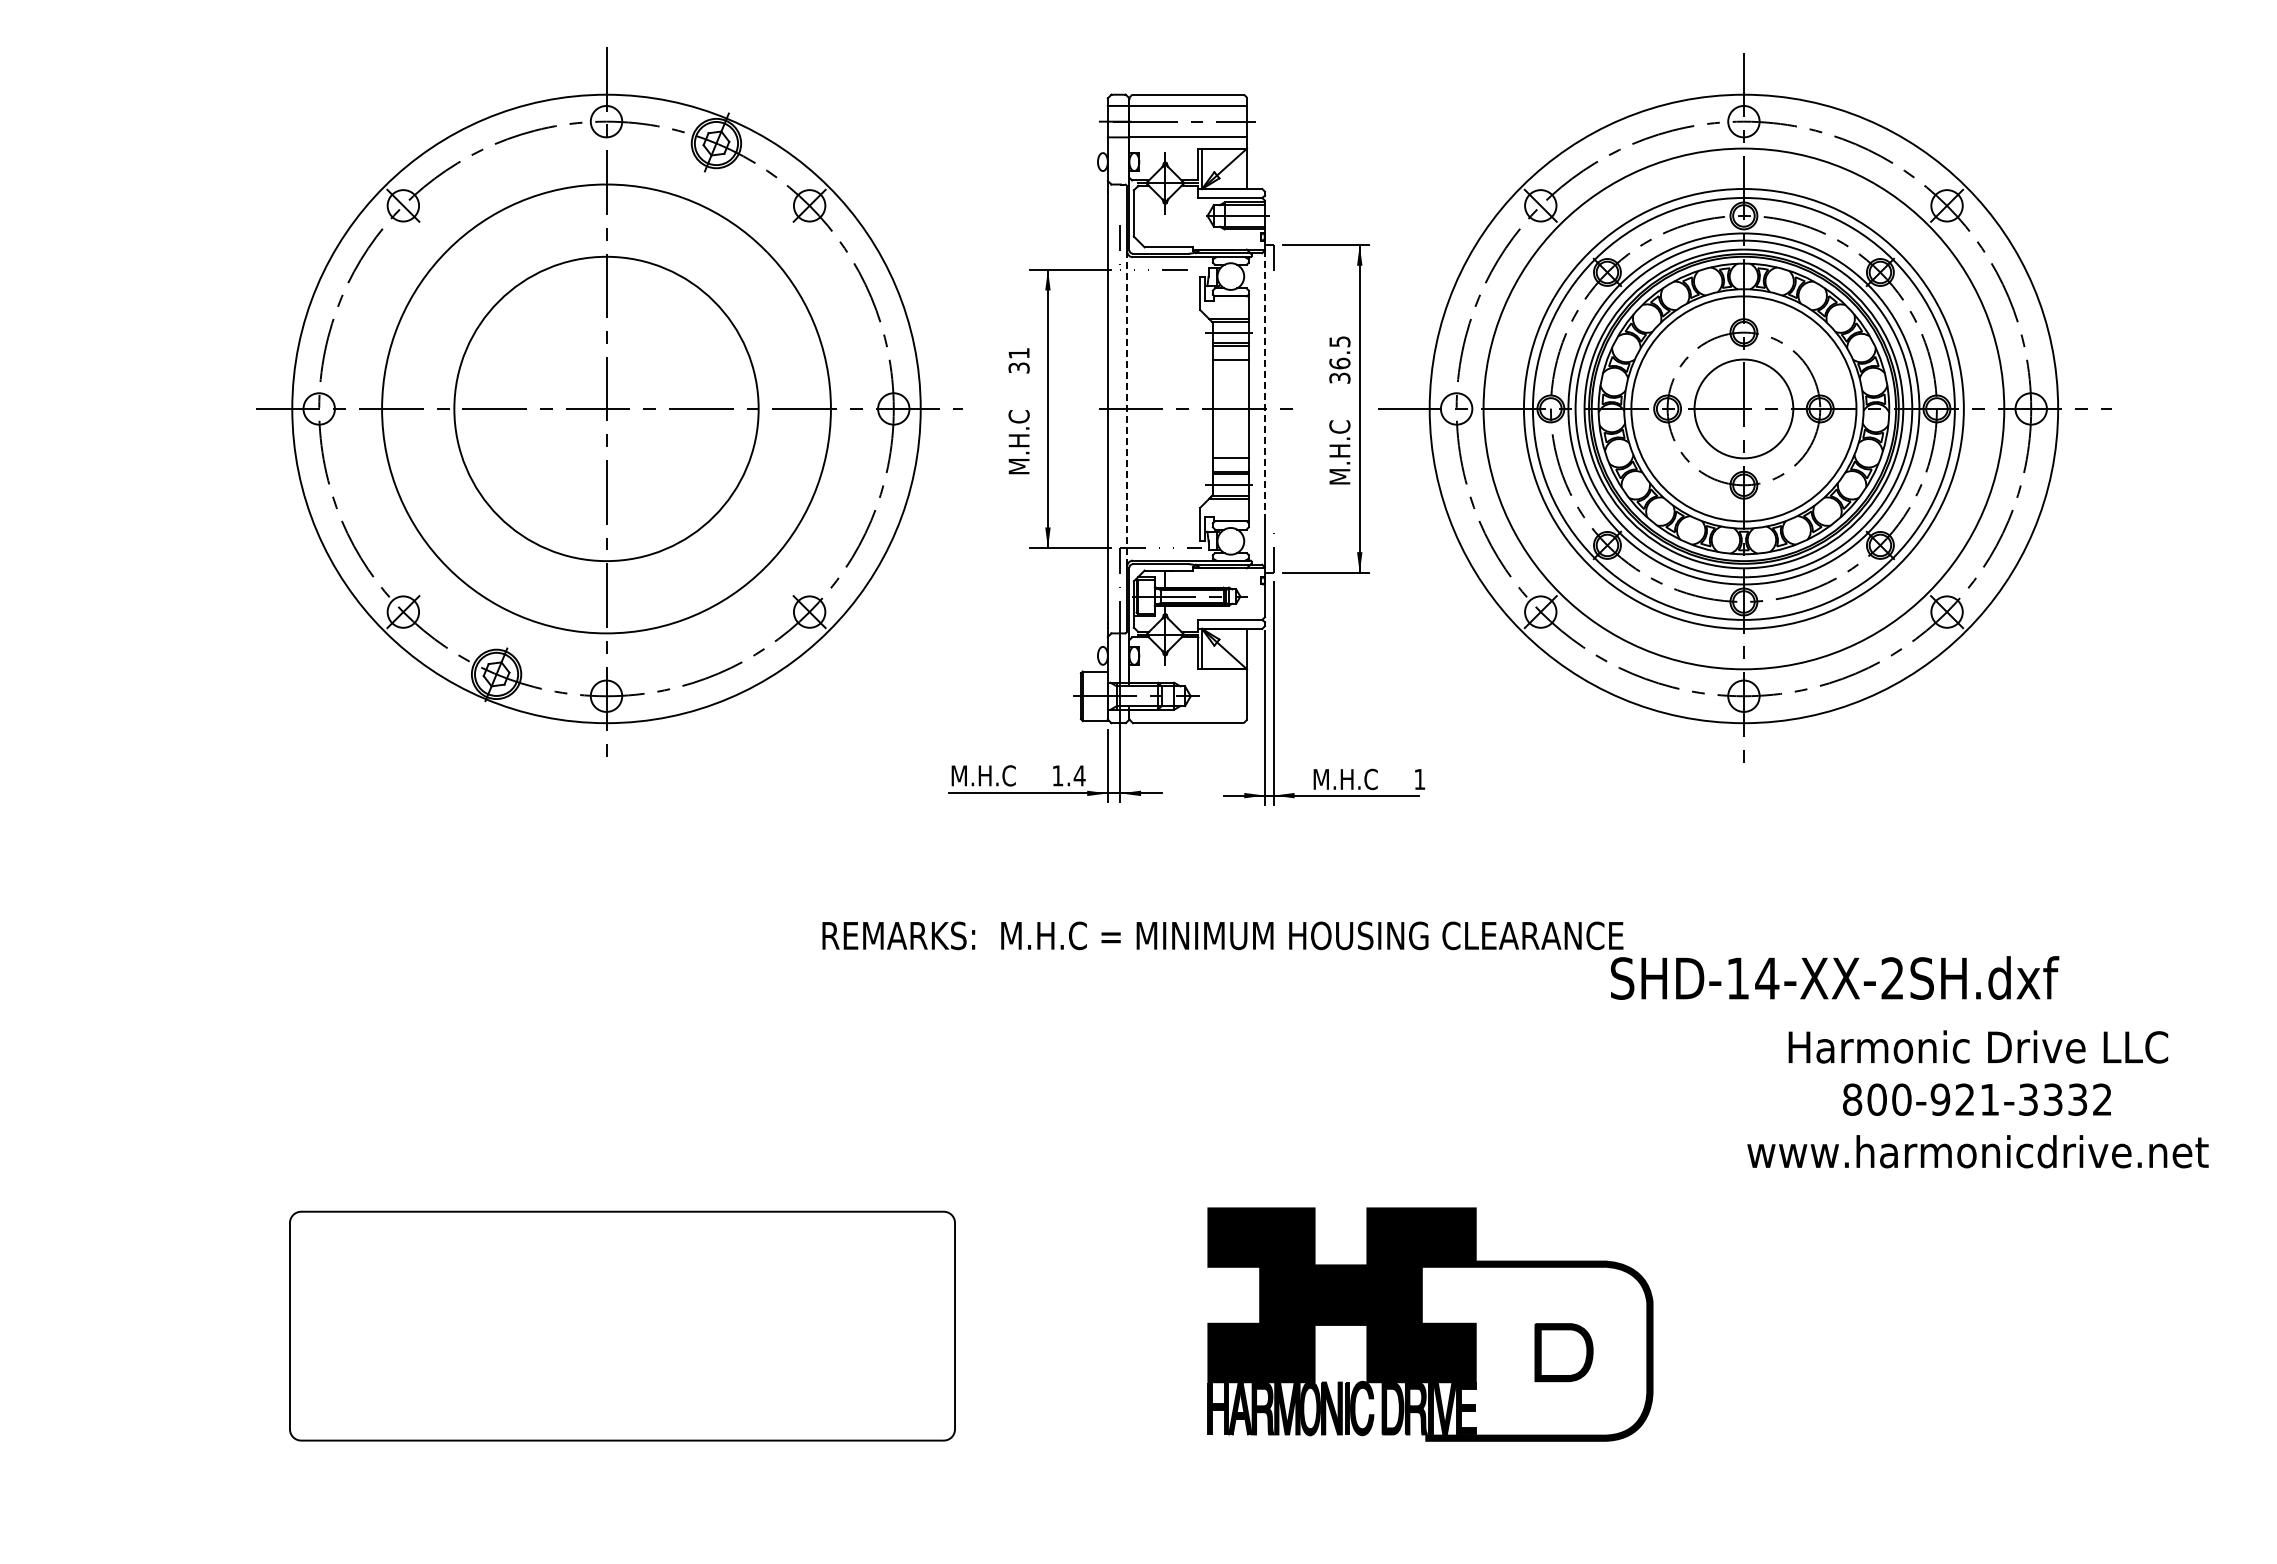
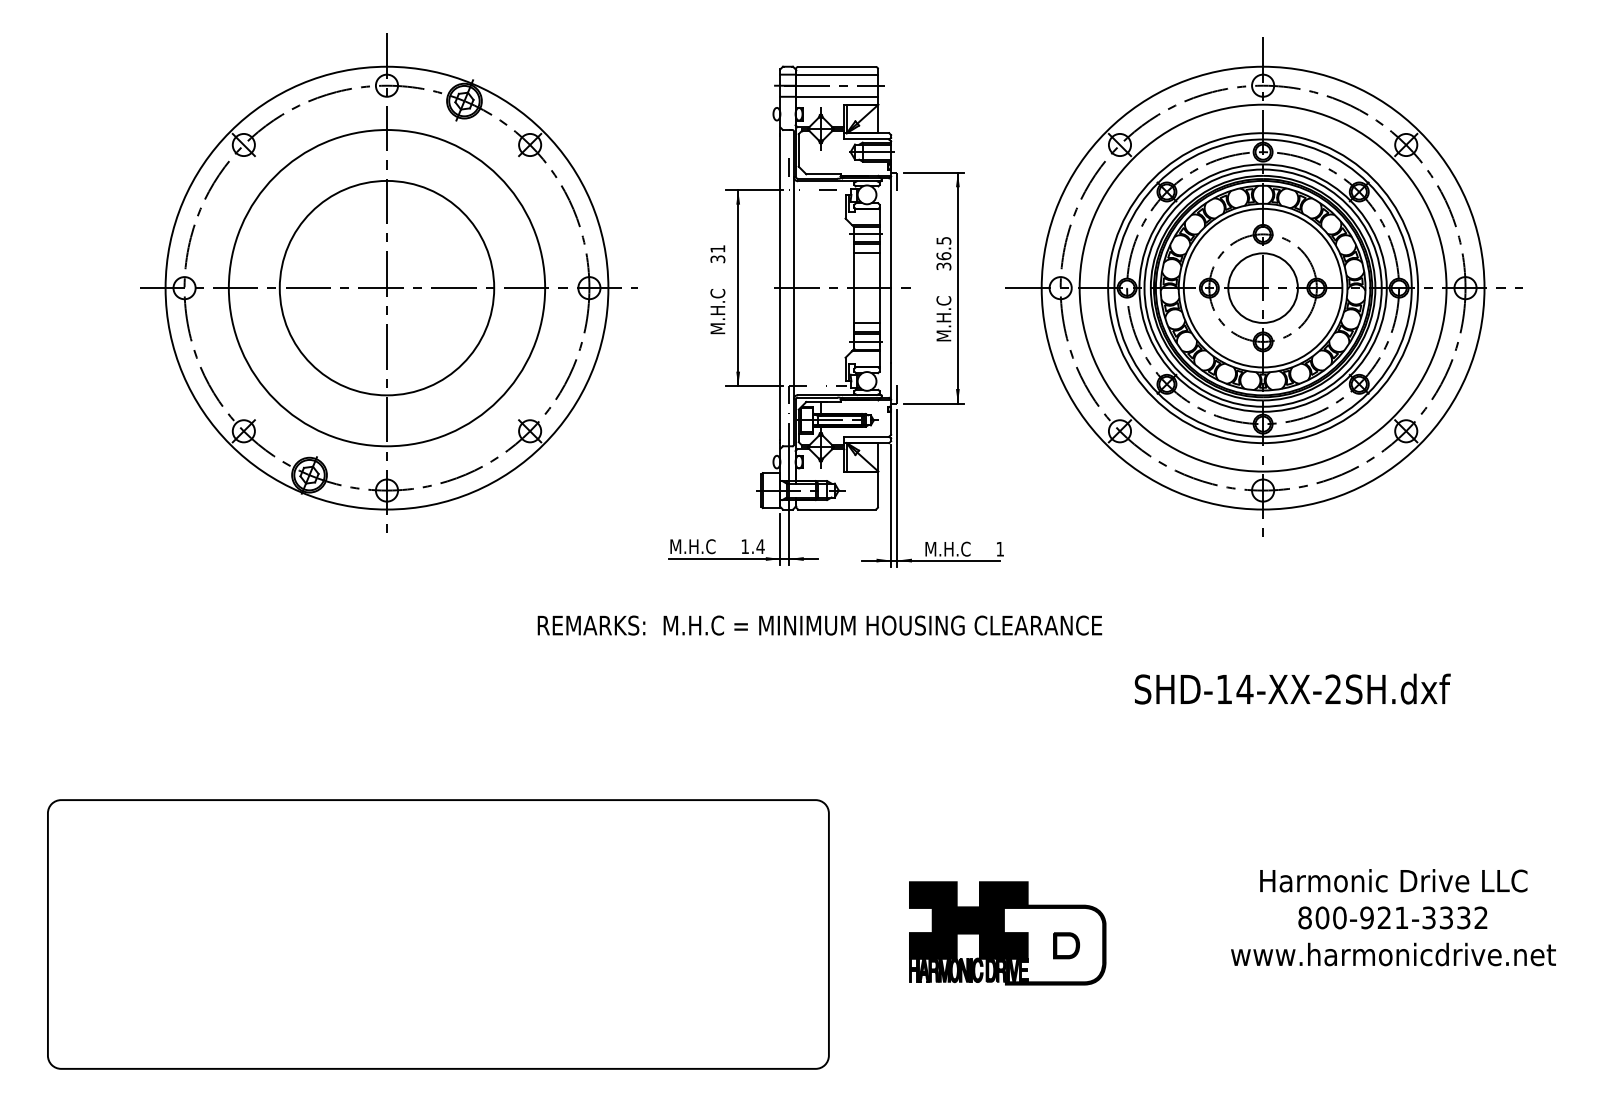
line: (1264, 382) -> (890, 269), dashed -> solid
part: (609, 401) -> (389, 282), moved
part: (1744, 407) -> (1263, 287), moved
line: (1127, 408) -> (794, 287), dashed -> solid
text: (1222, 935) -> (819, 625), moved
text: (1977, 1099) -> (1393, 917), moved
part: (1430, 1324) -> (1007, 933), size x0.62
part: (622, 1325) -> (438, 933), size x1.67

